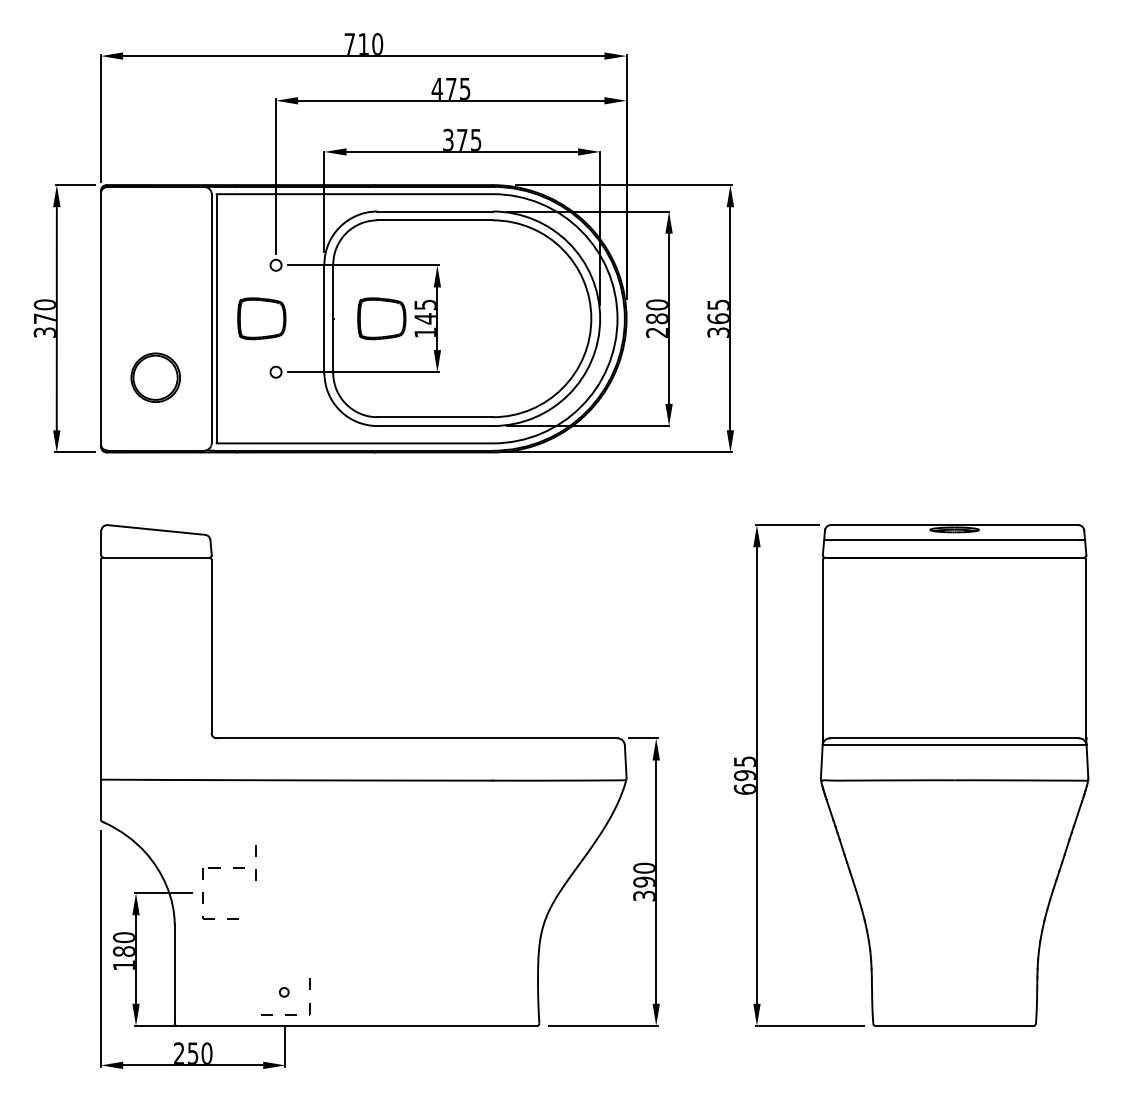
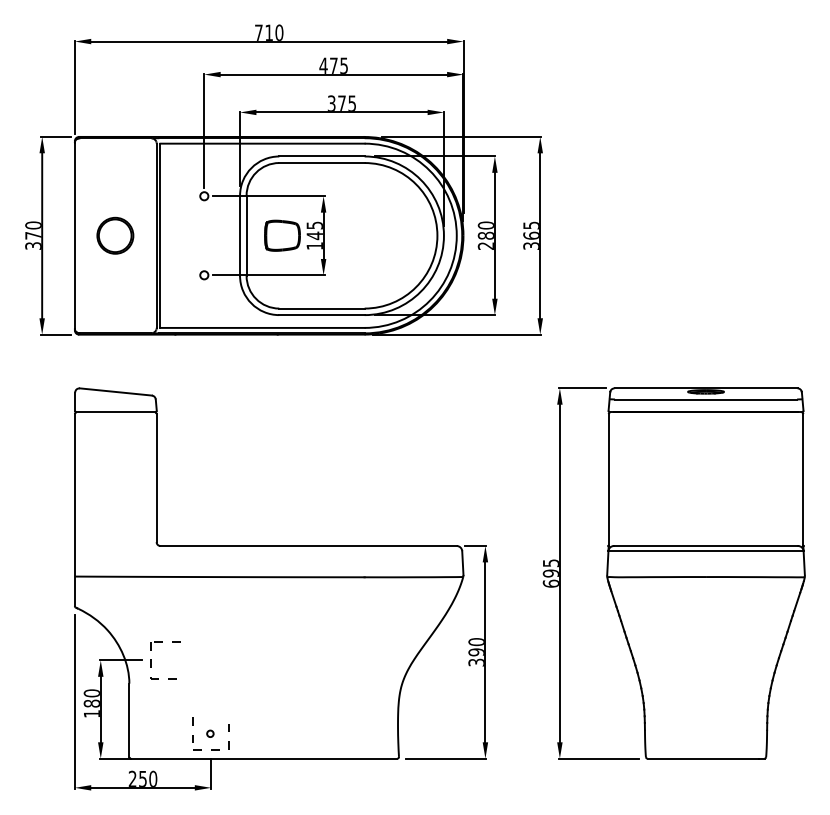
part: (261, 318) -> (193, 235), removed
part: (155, 377) -> (115, 235), moved
line: (255, 856) -> (192, 725), moved

